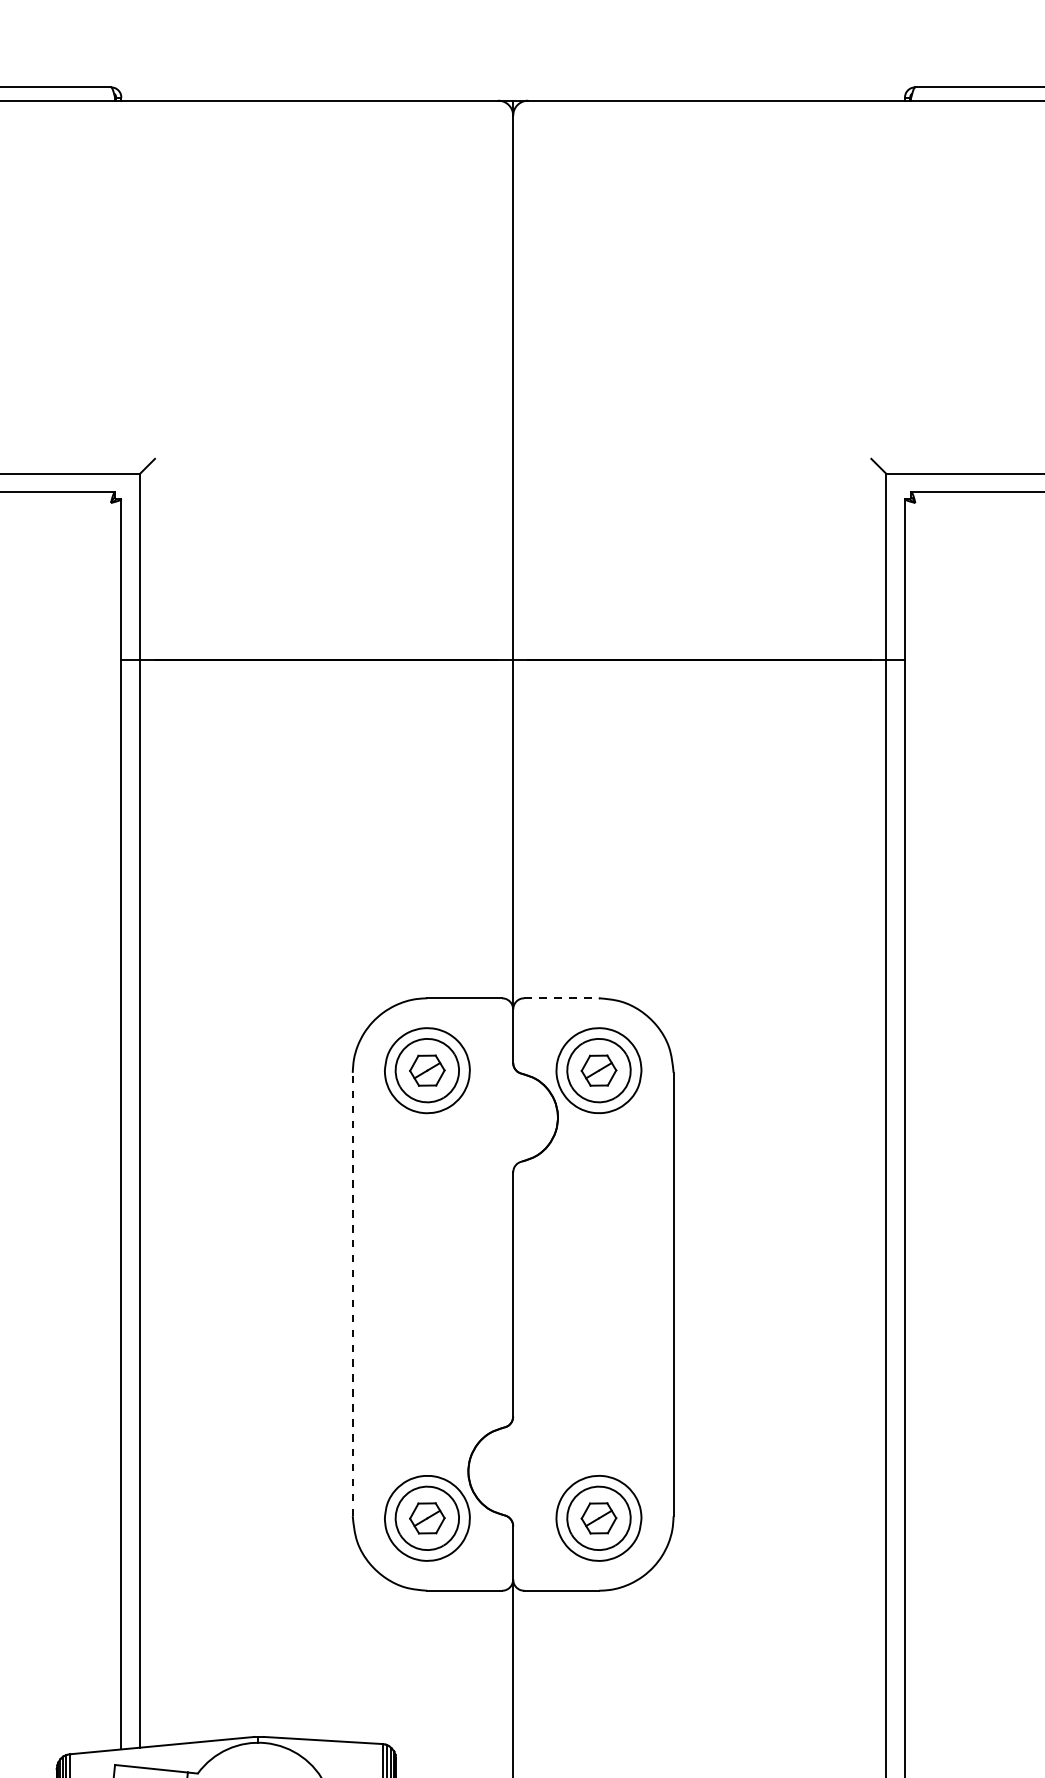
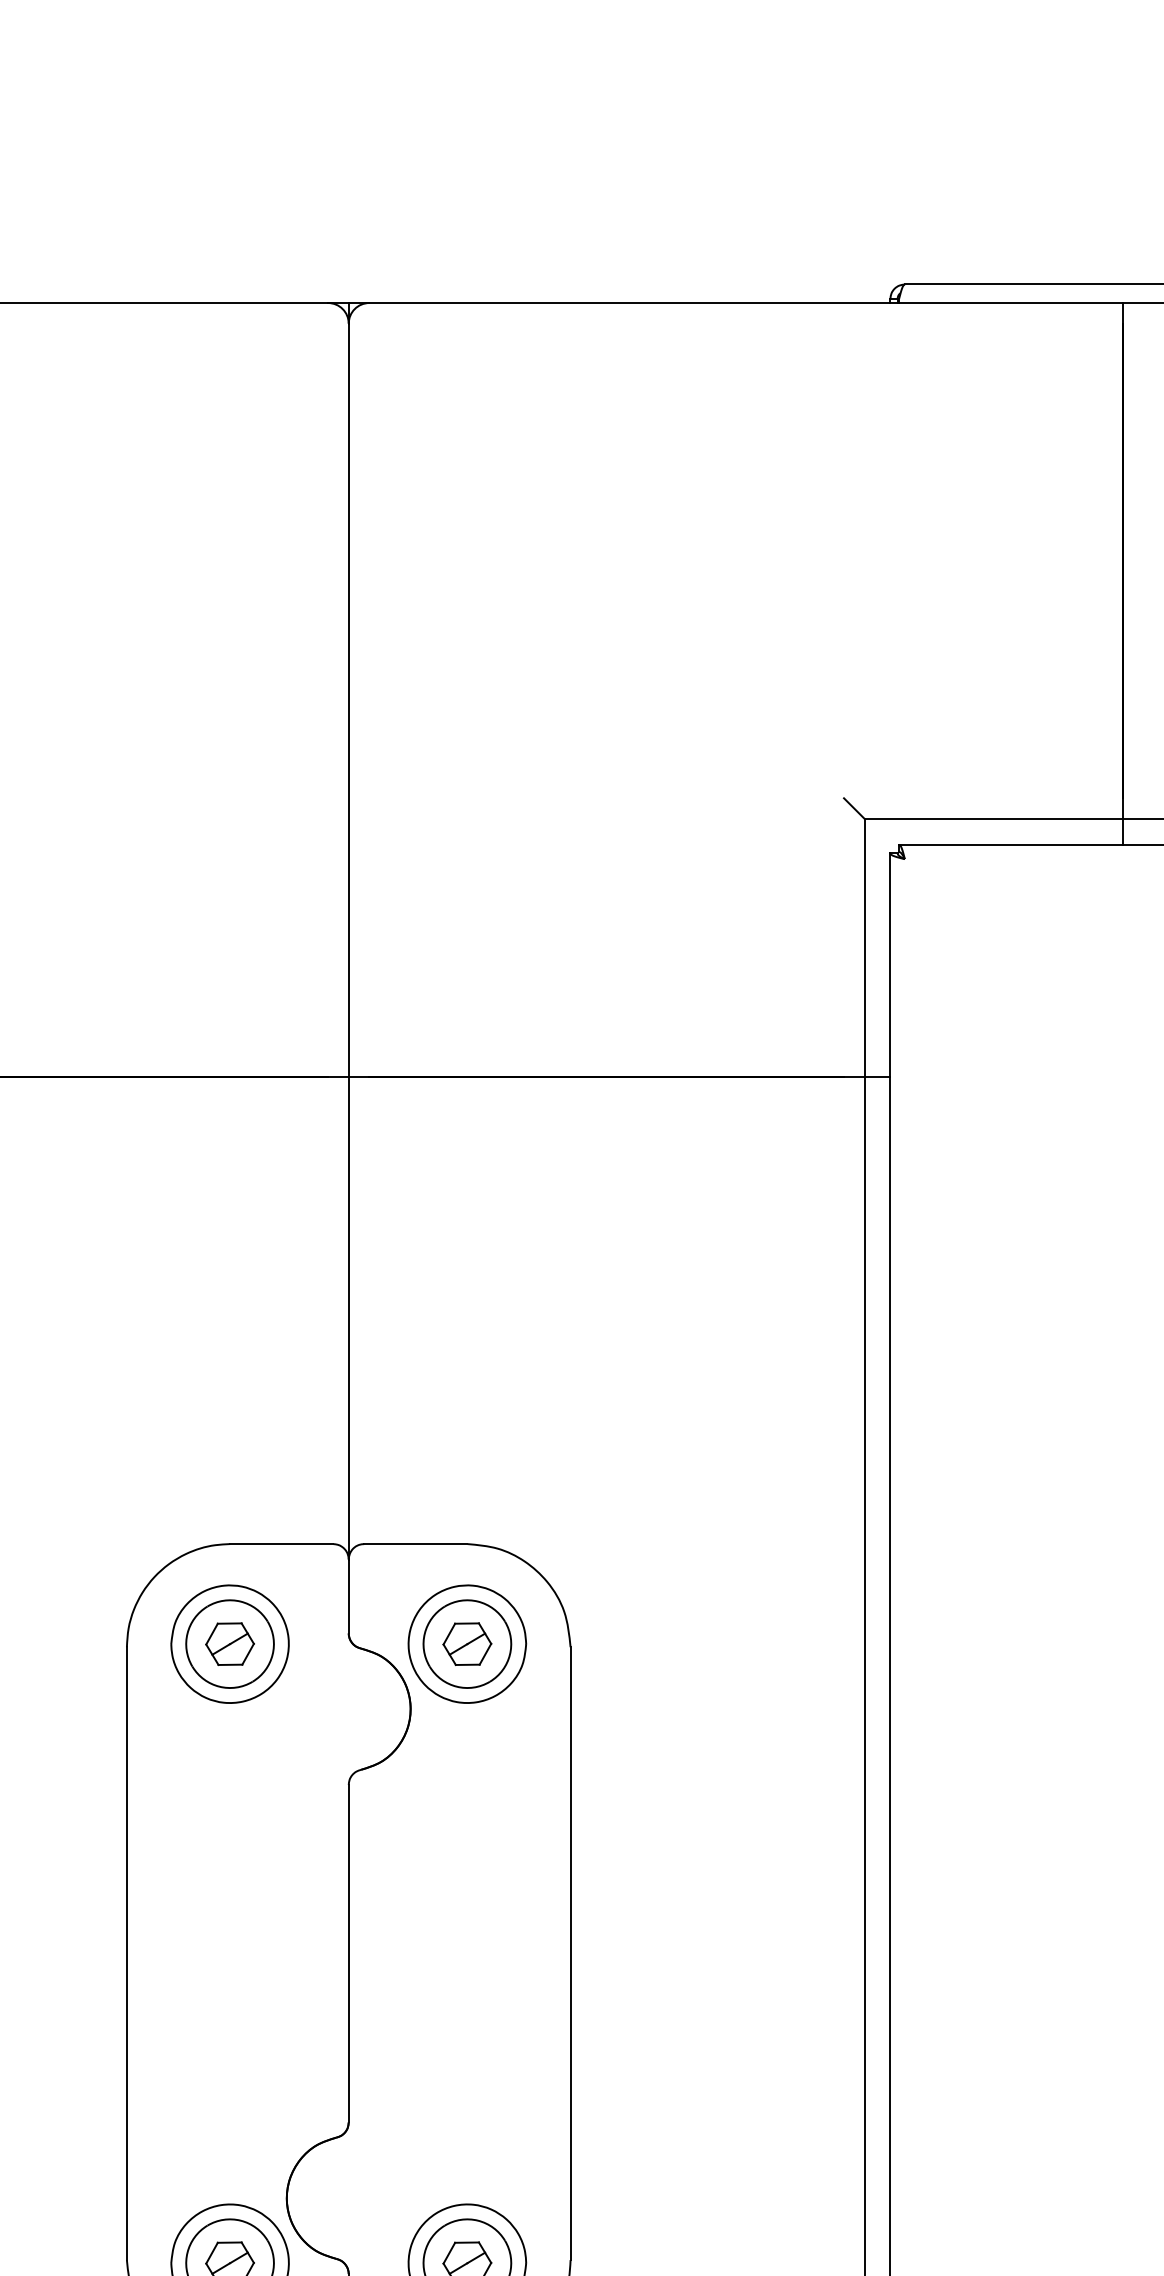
line: (562, 998) -> (416, 1544), dashed -> solid
line: (352, 1294) -> (126, 1953), dashed -> solid

